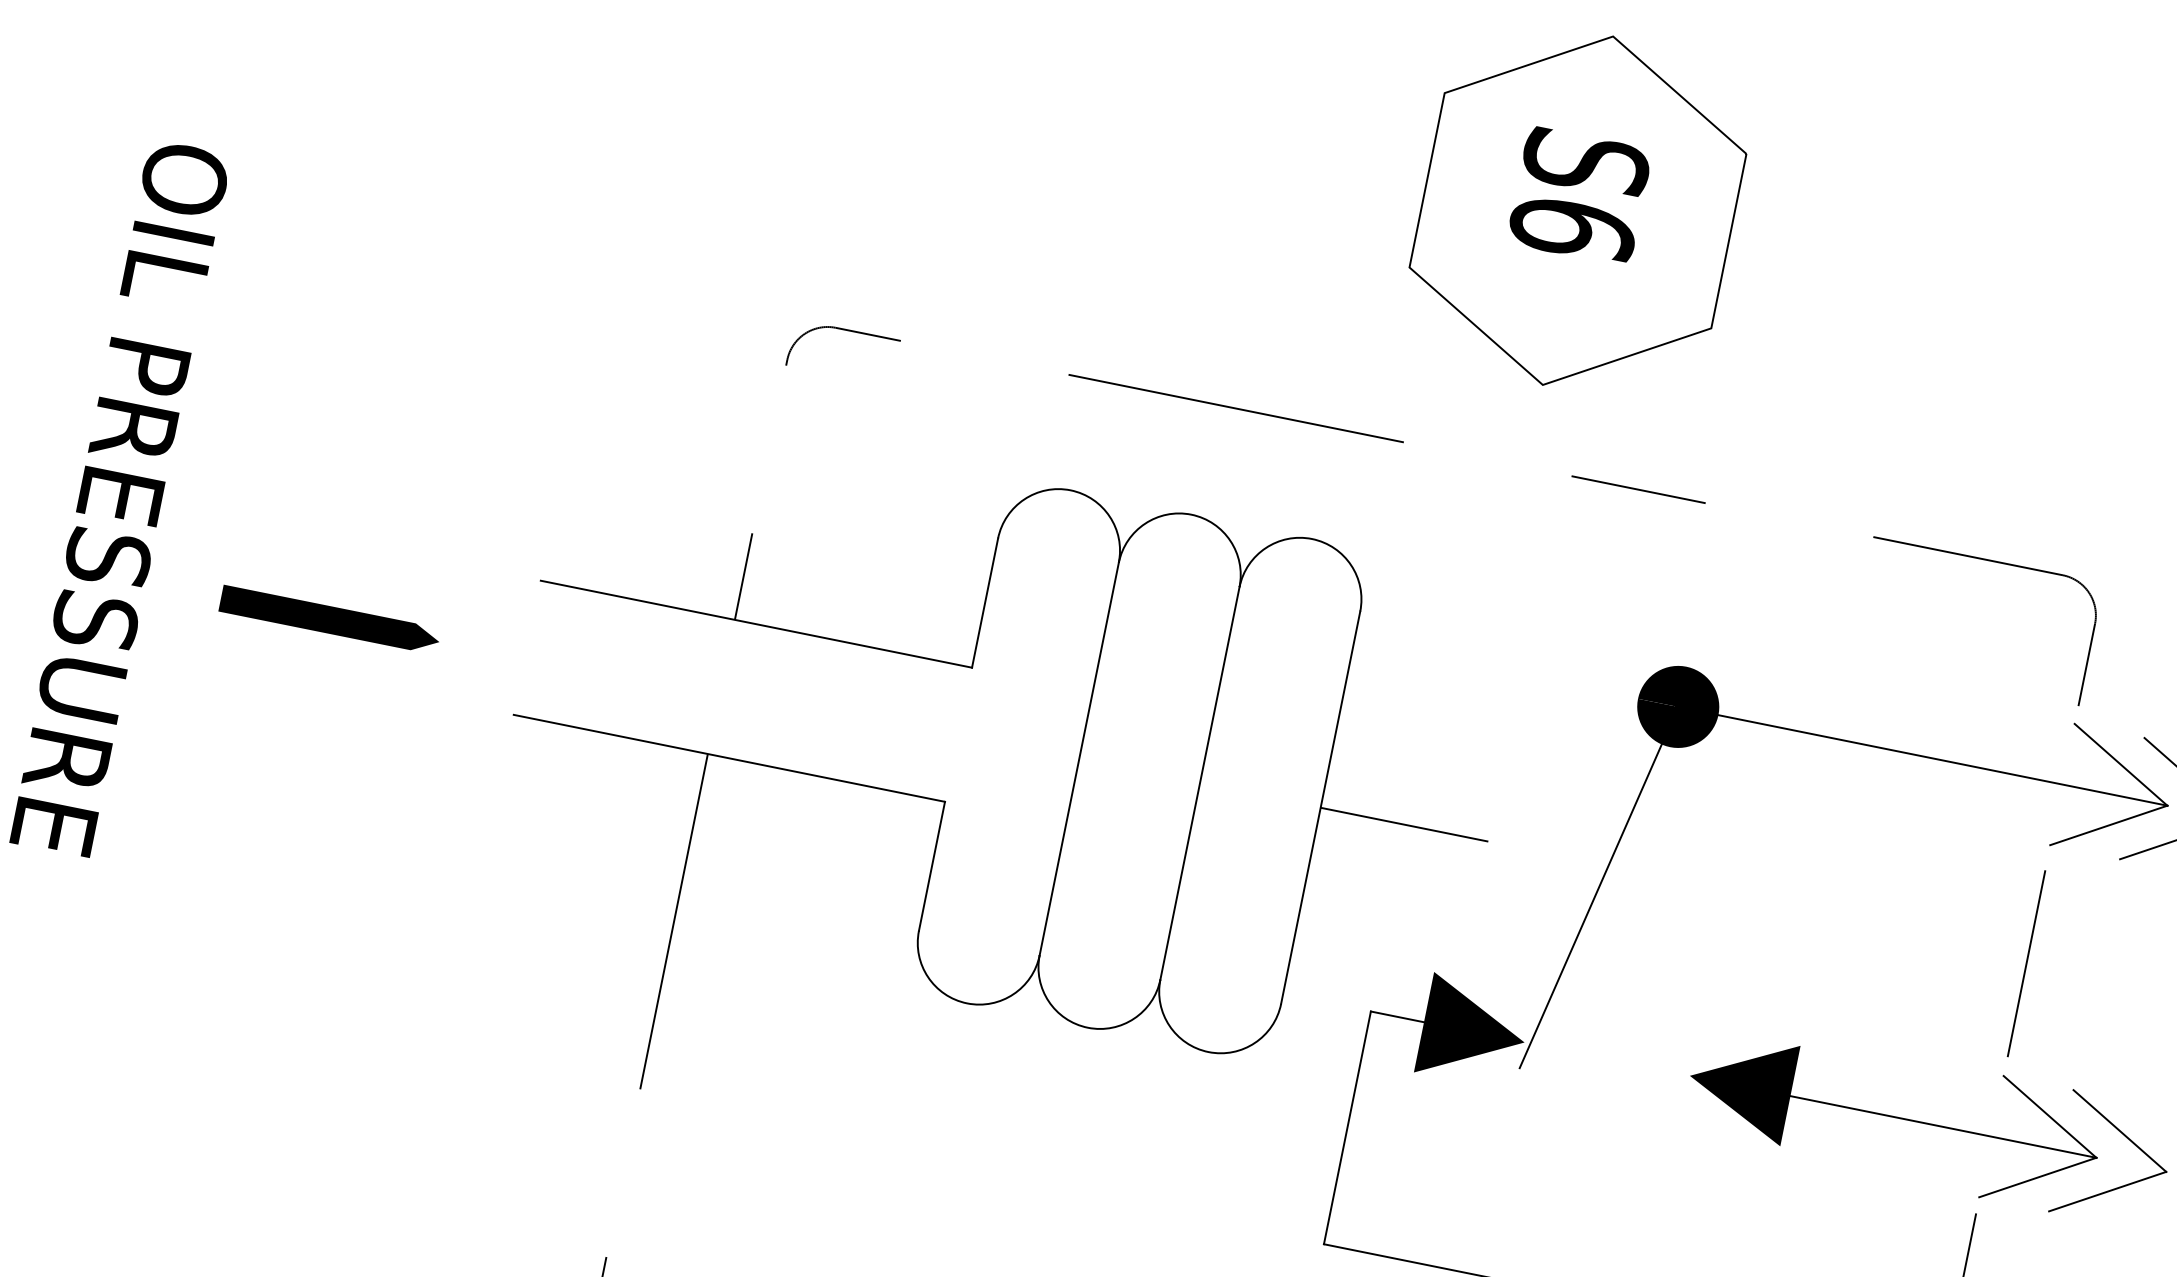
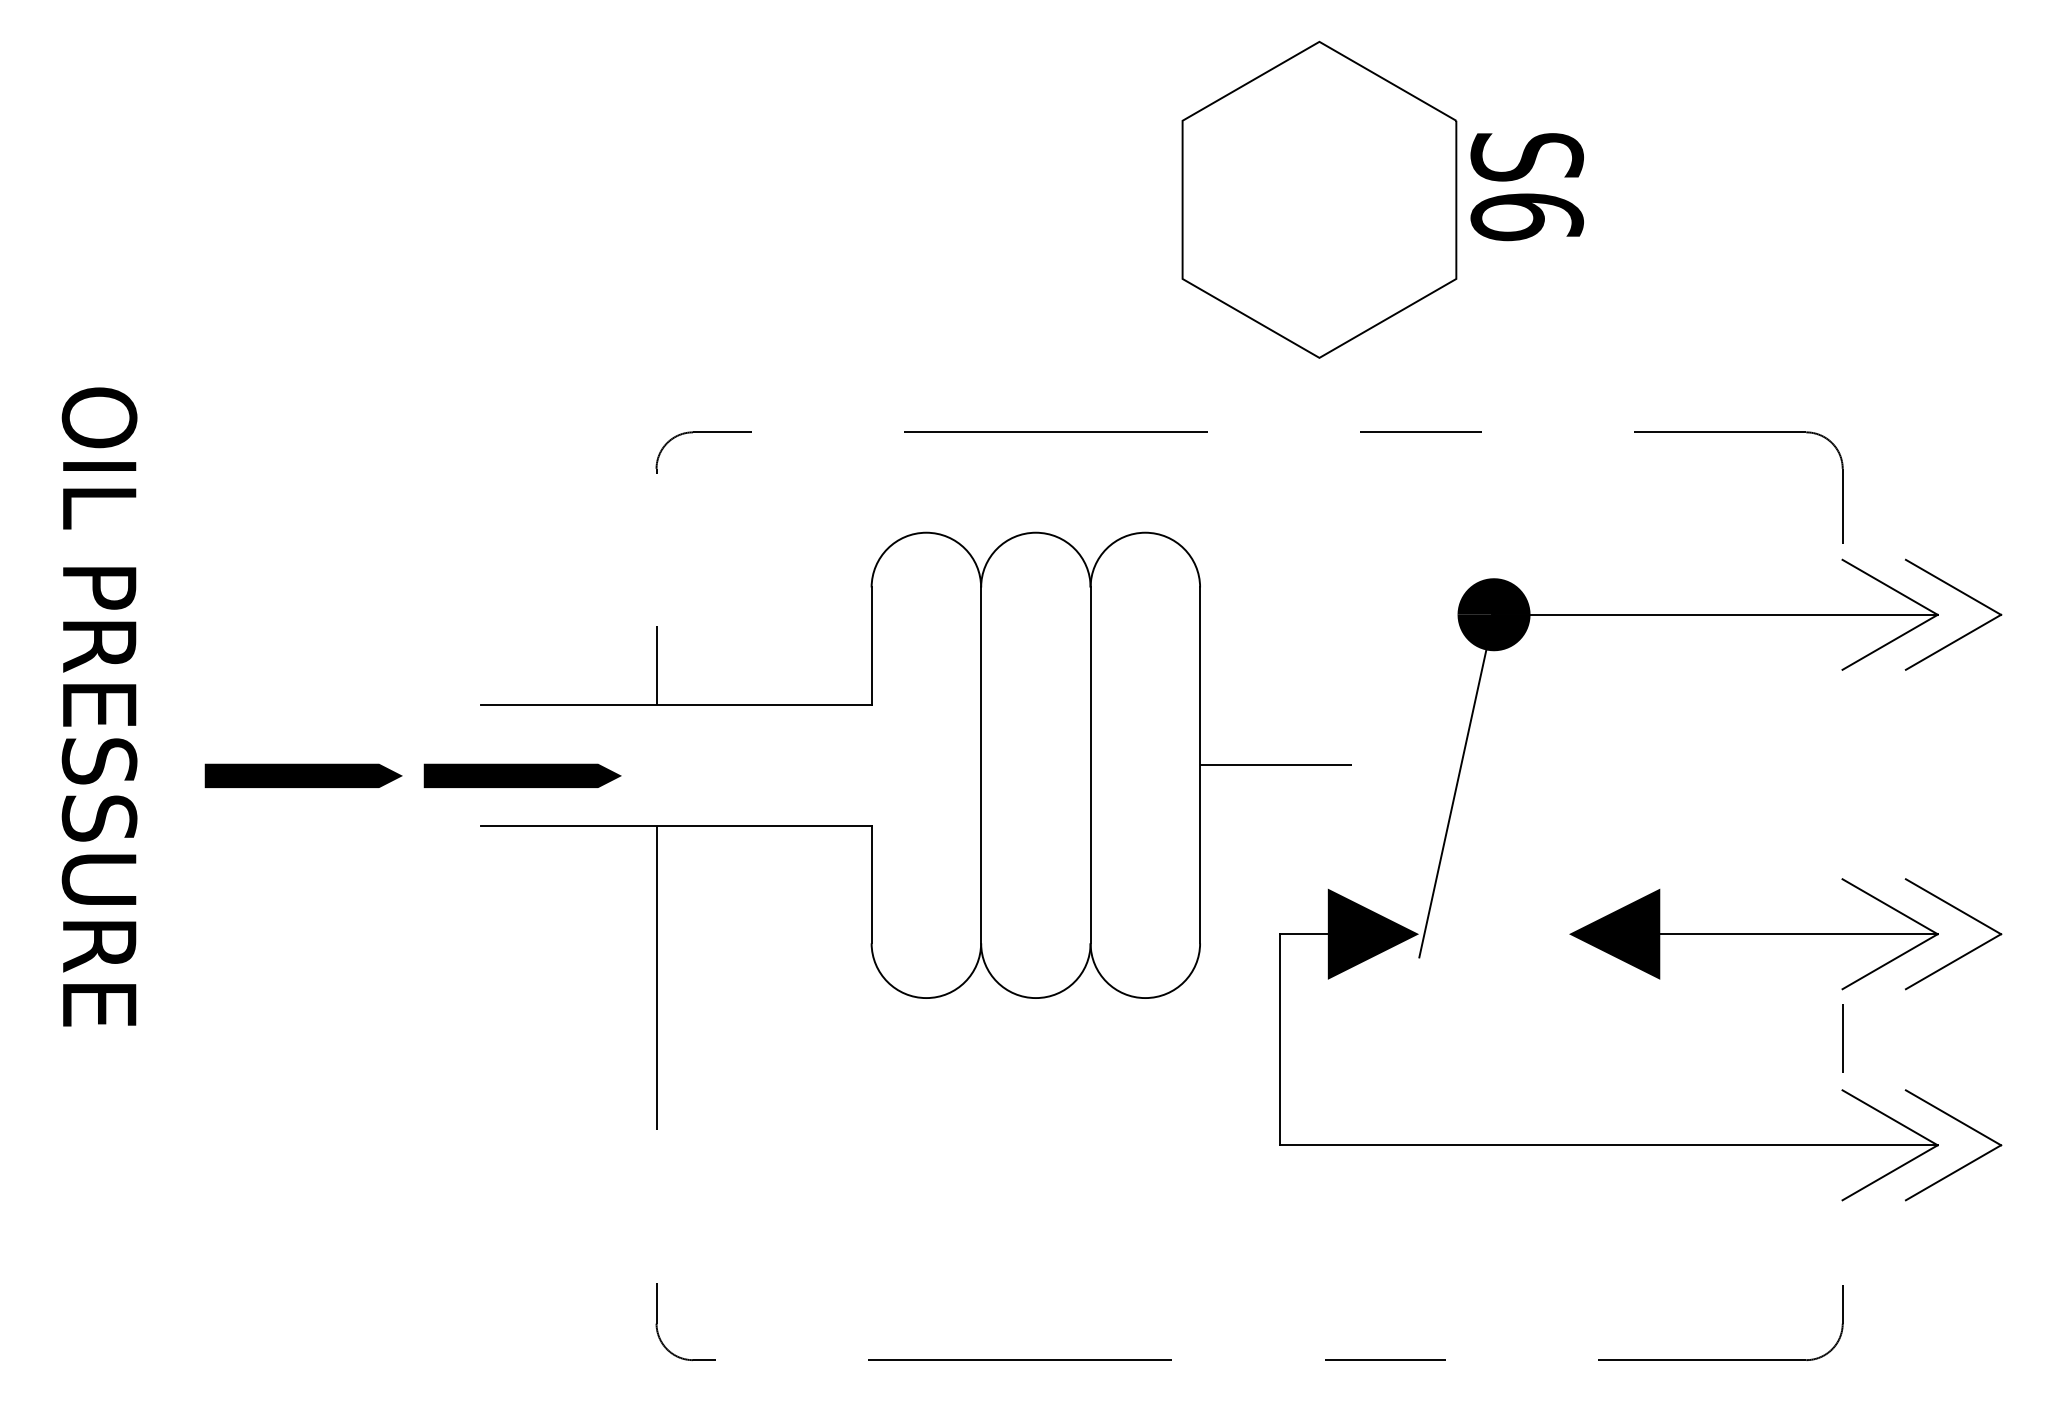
text: (1578, 196) -> (1526, 187), moved
line: (571, 668) -> (522, 775), added
line: (2026, 963) -> (1842, 777), removed

